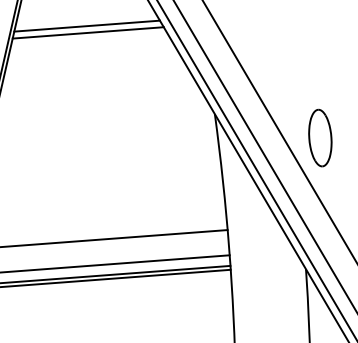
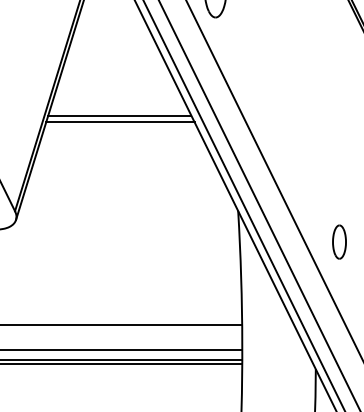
part: (320, 137) -> (339, 241), size x0.6

